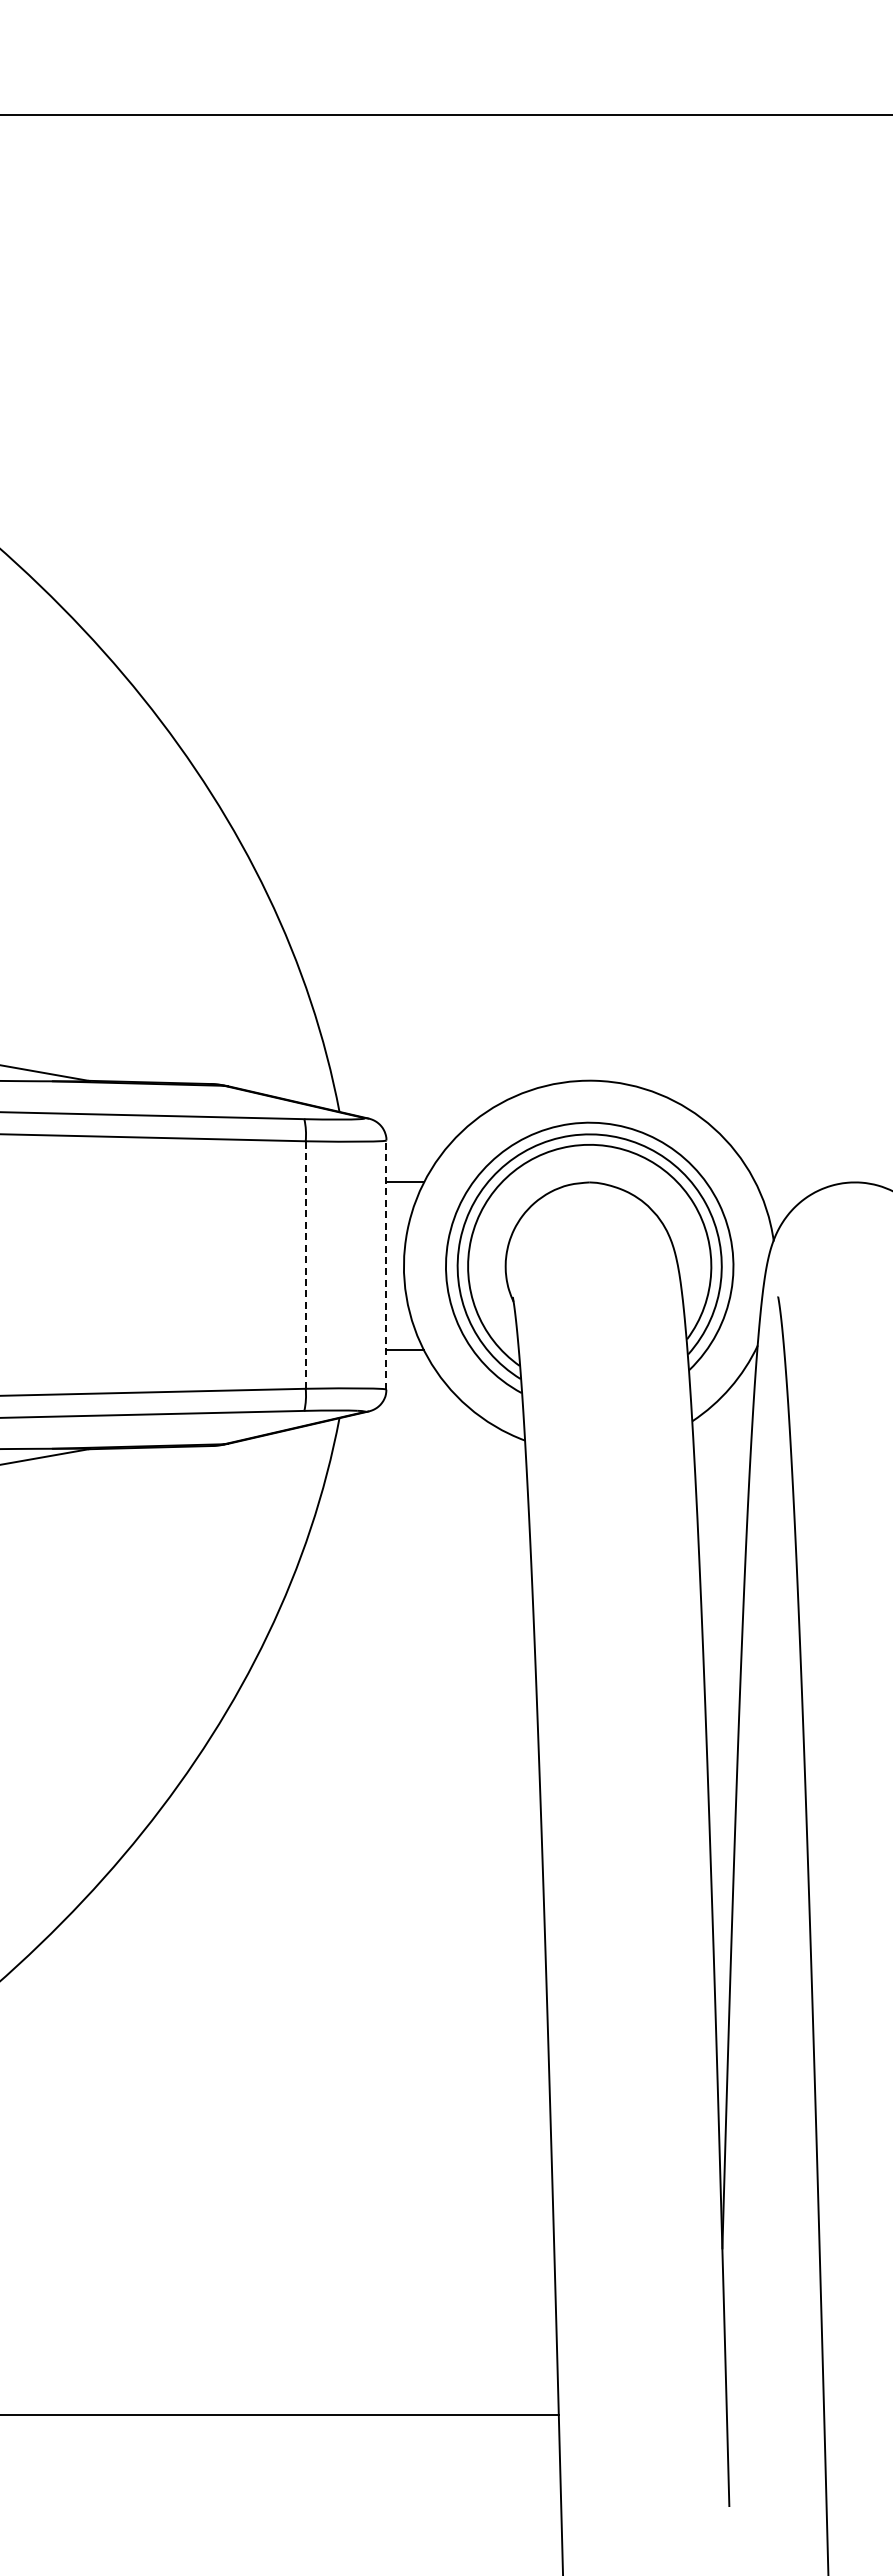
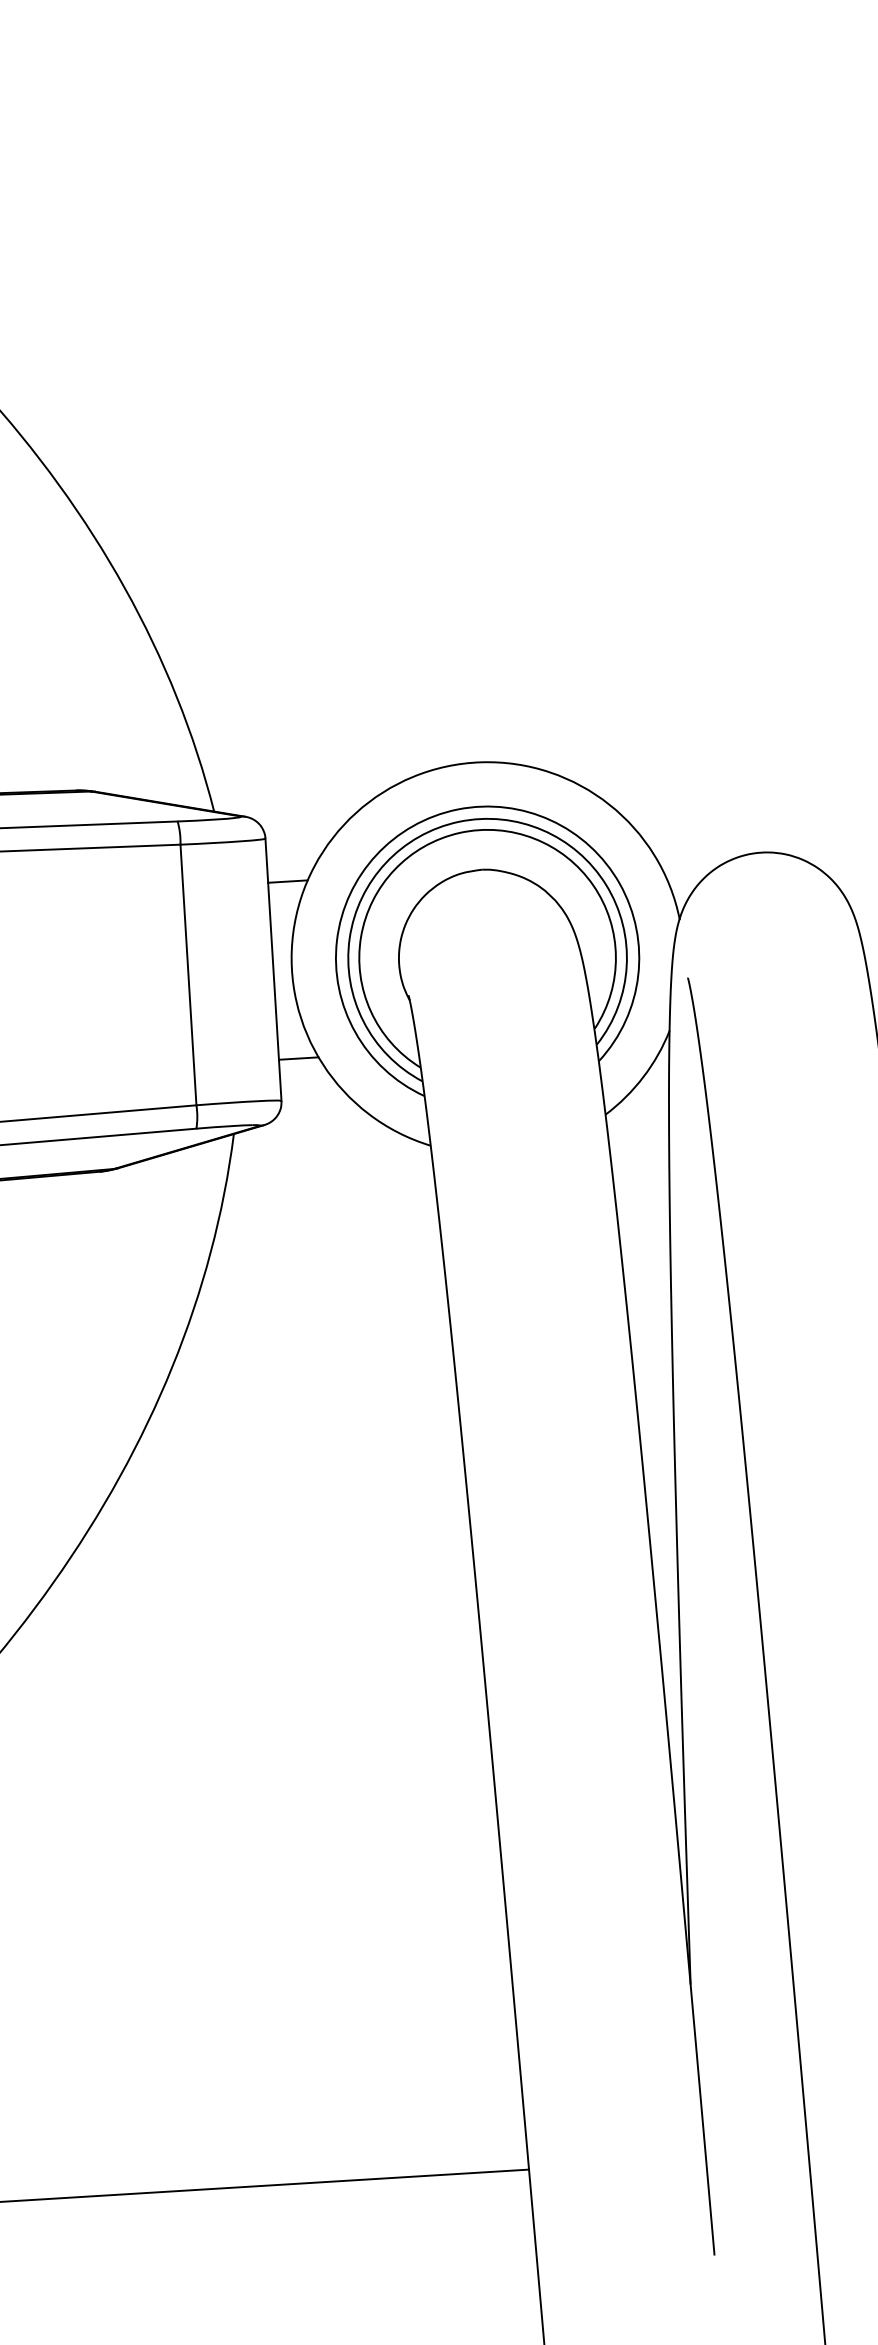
line: (305, 1265) -> (188, 975), dashed -> solid
line: (386, 1265) -> (273, 970), dashed -> solid

